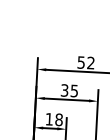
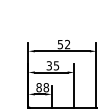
text: (48, 119) -> (38, 87), 18 -> 88

